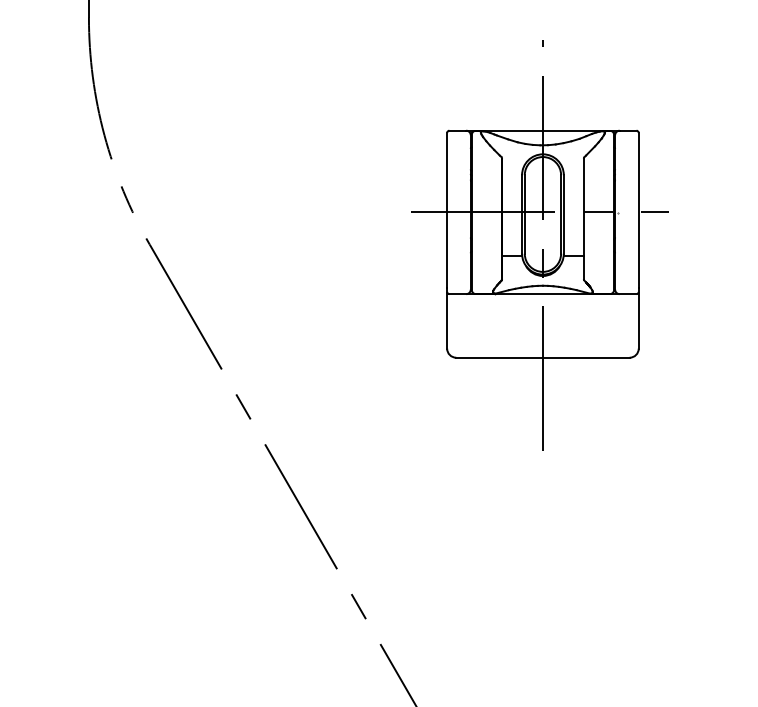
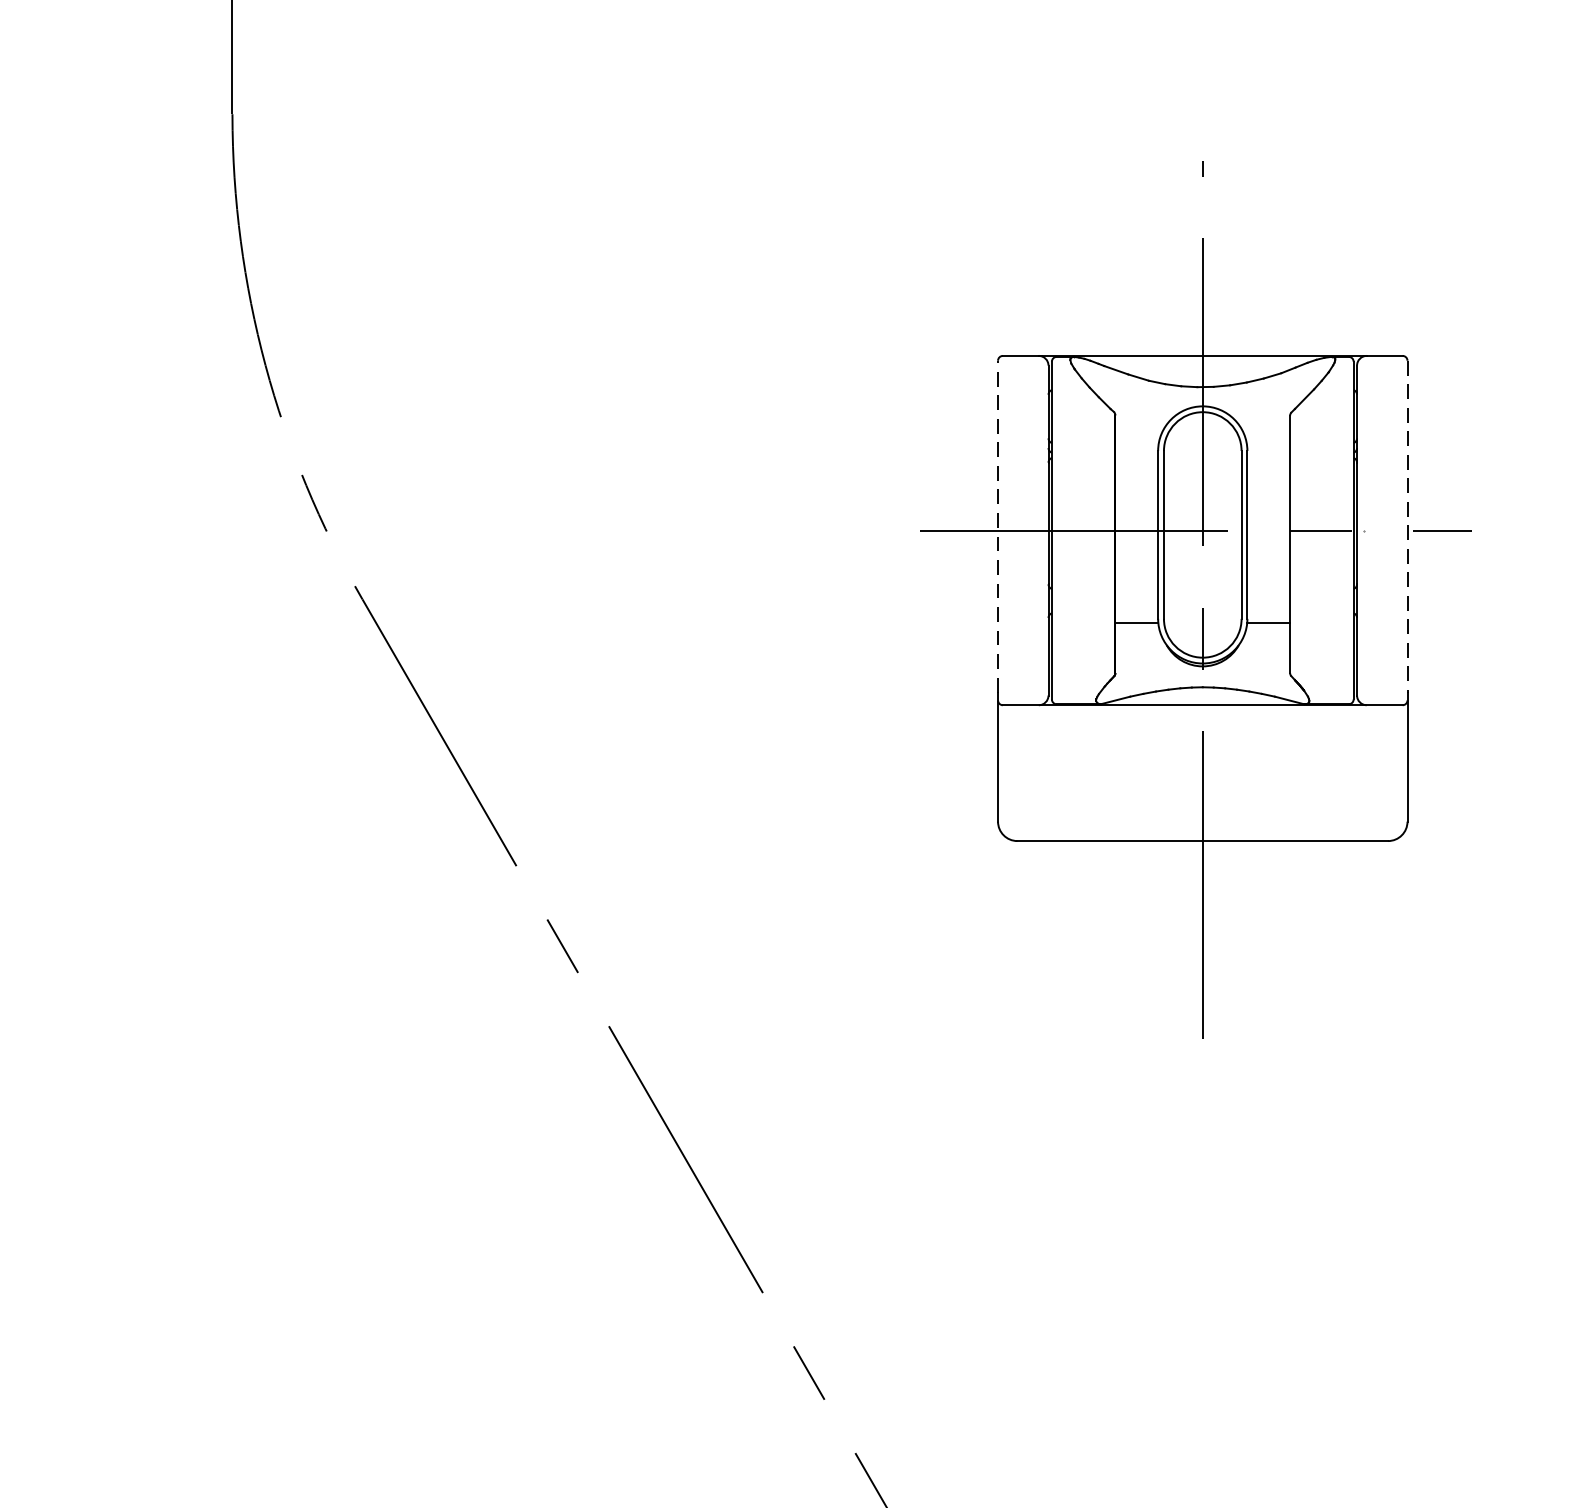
line: (447, 210) -> (998, 526), solid -> dashed
line: (638, 210) -> (1406, 526), solid -> dashed

